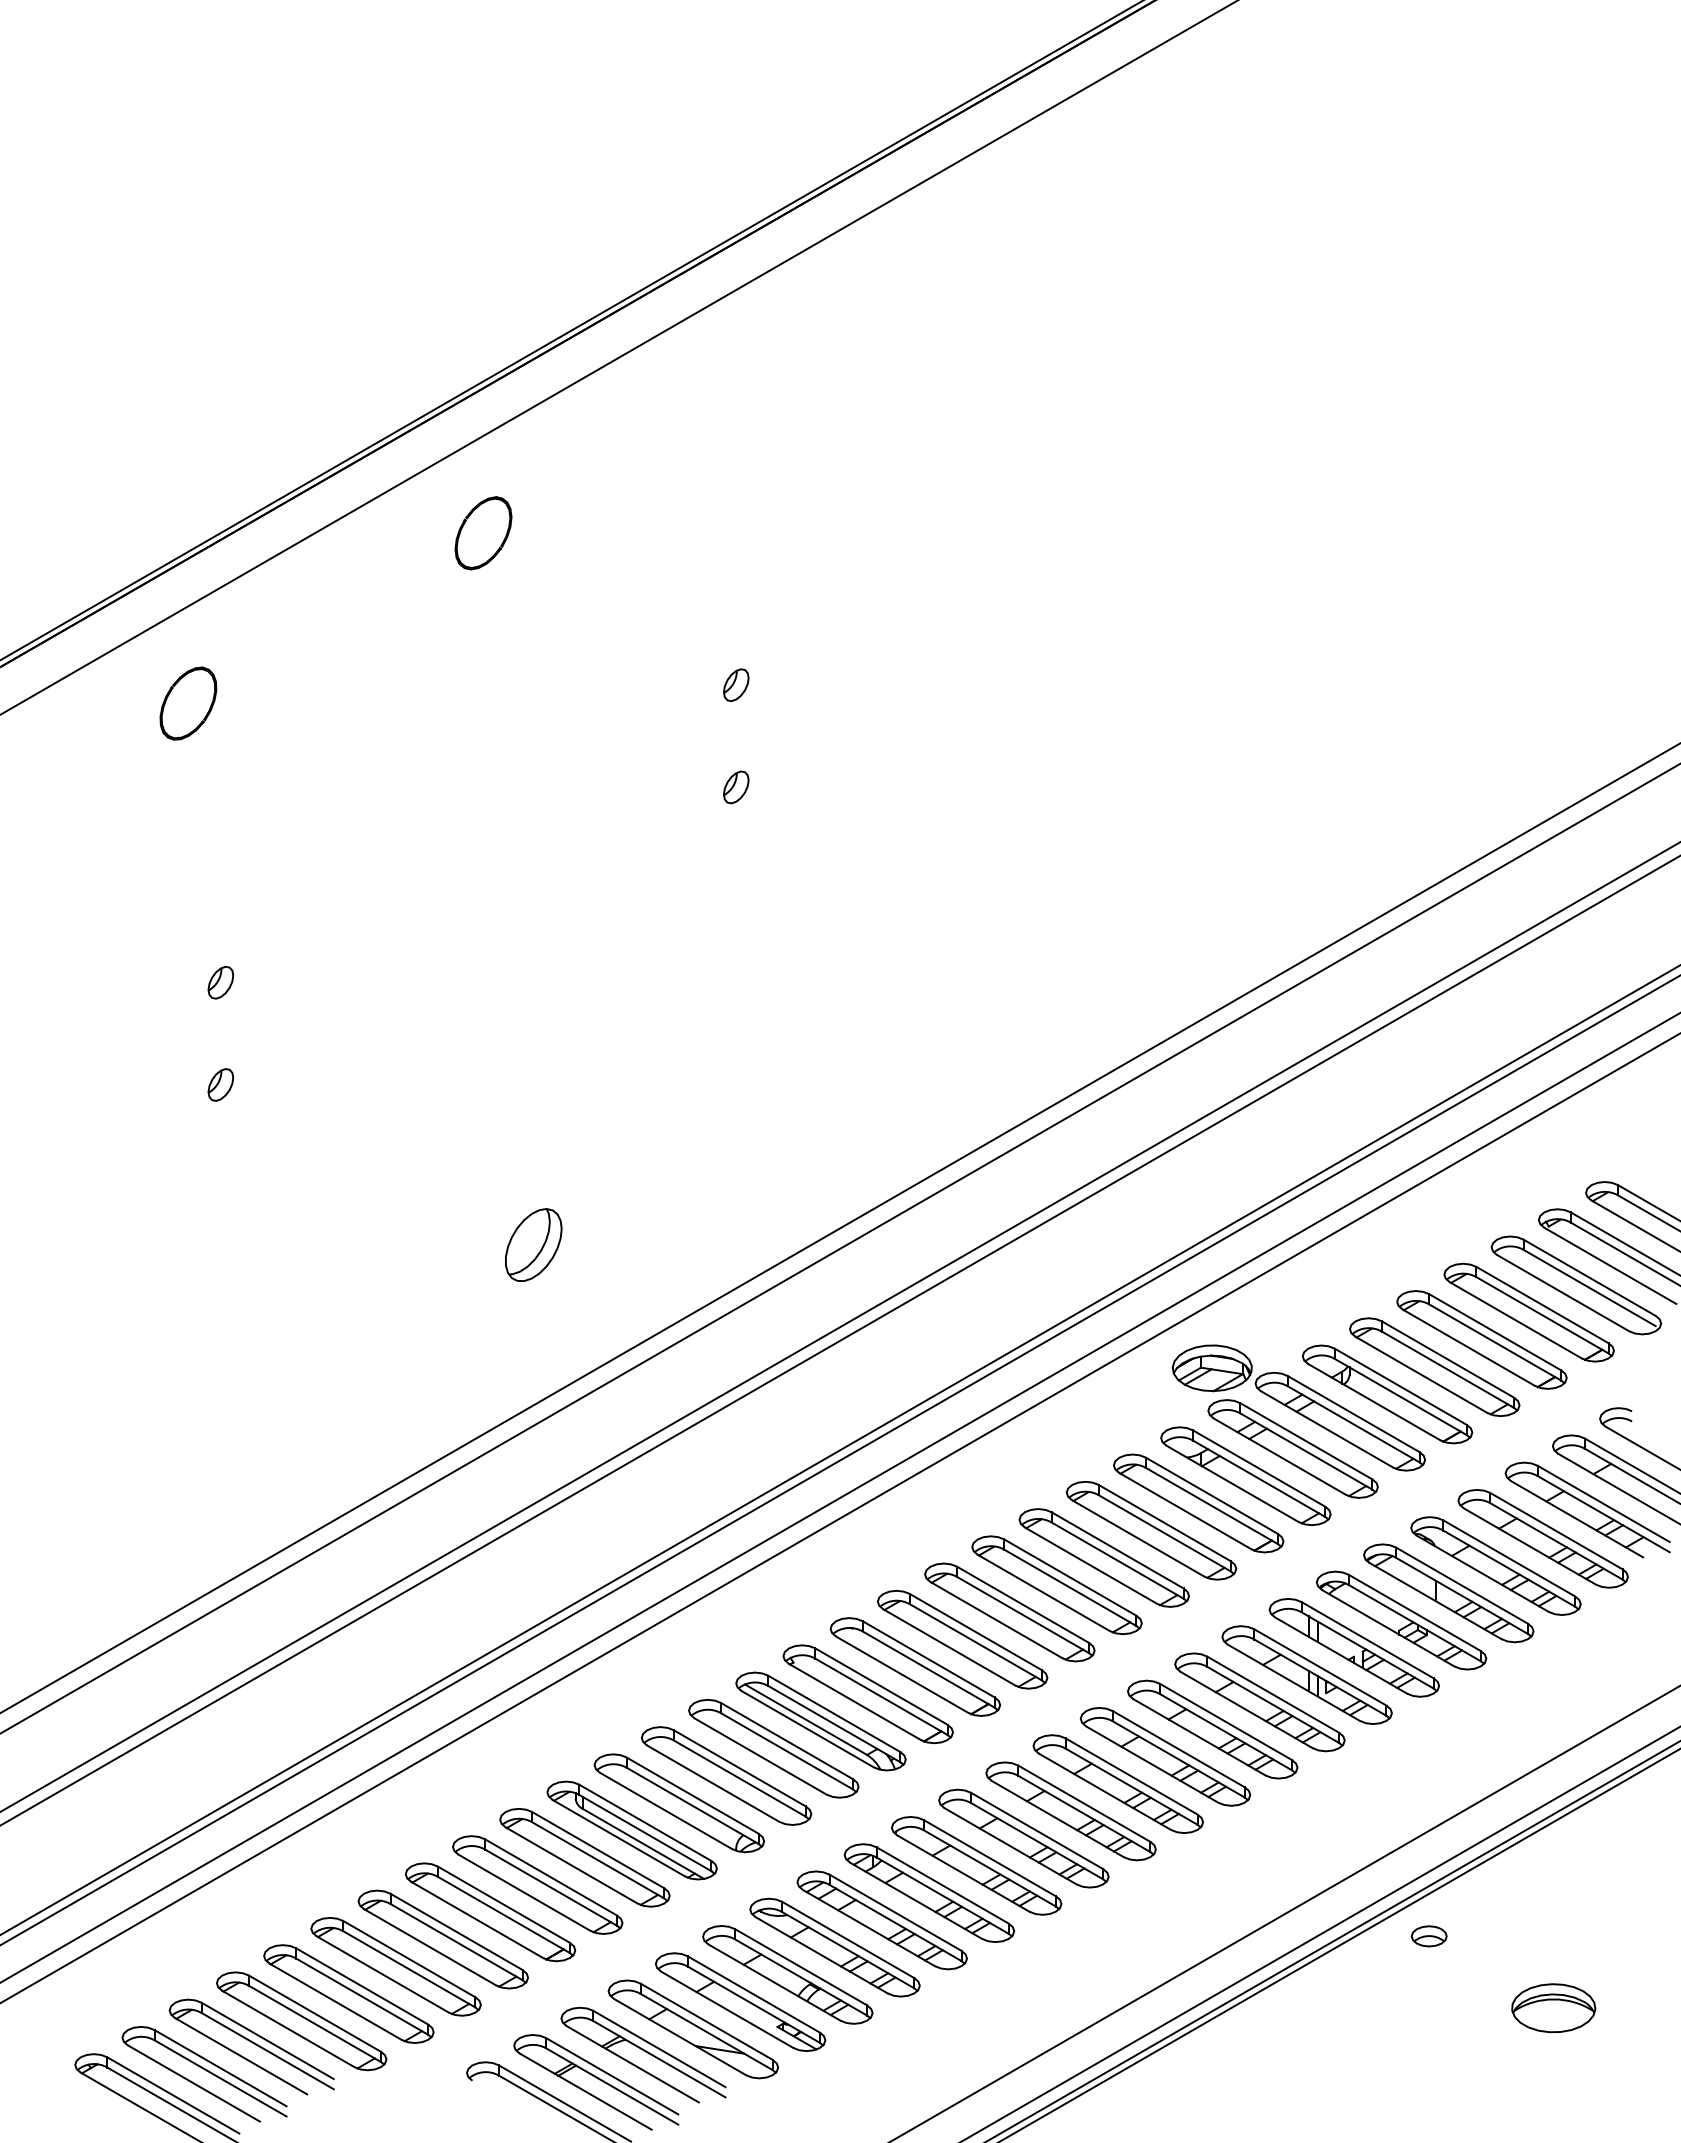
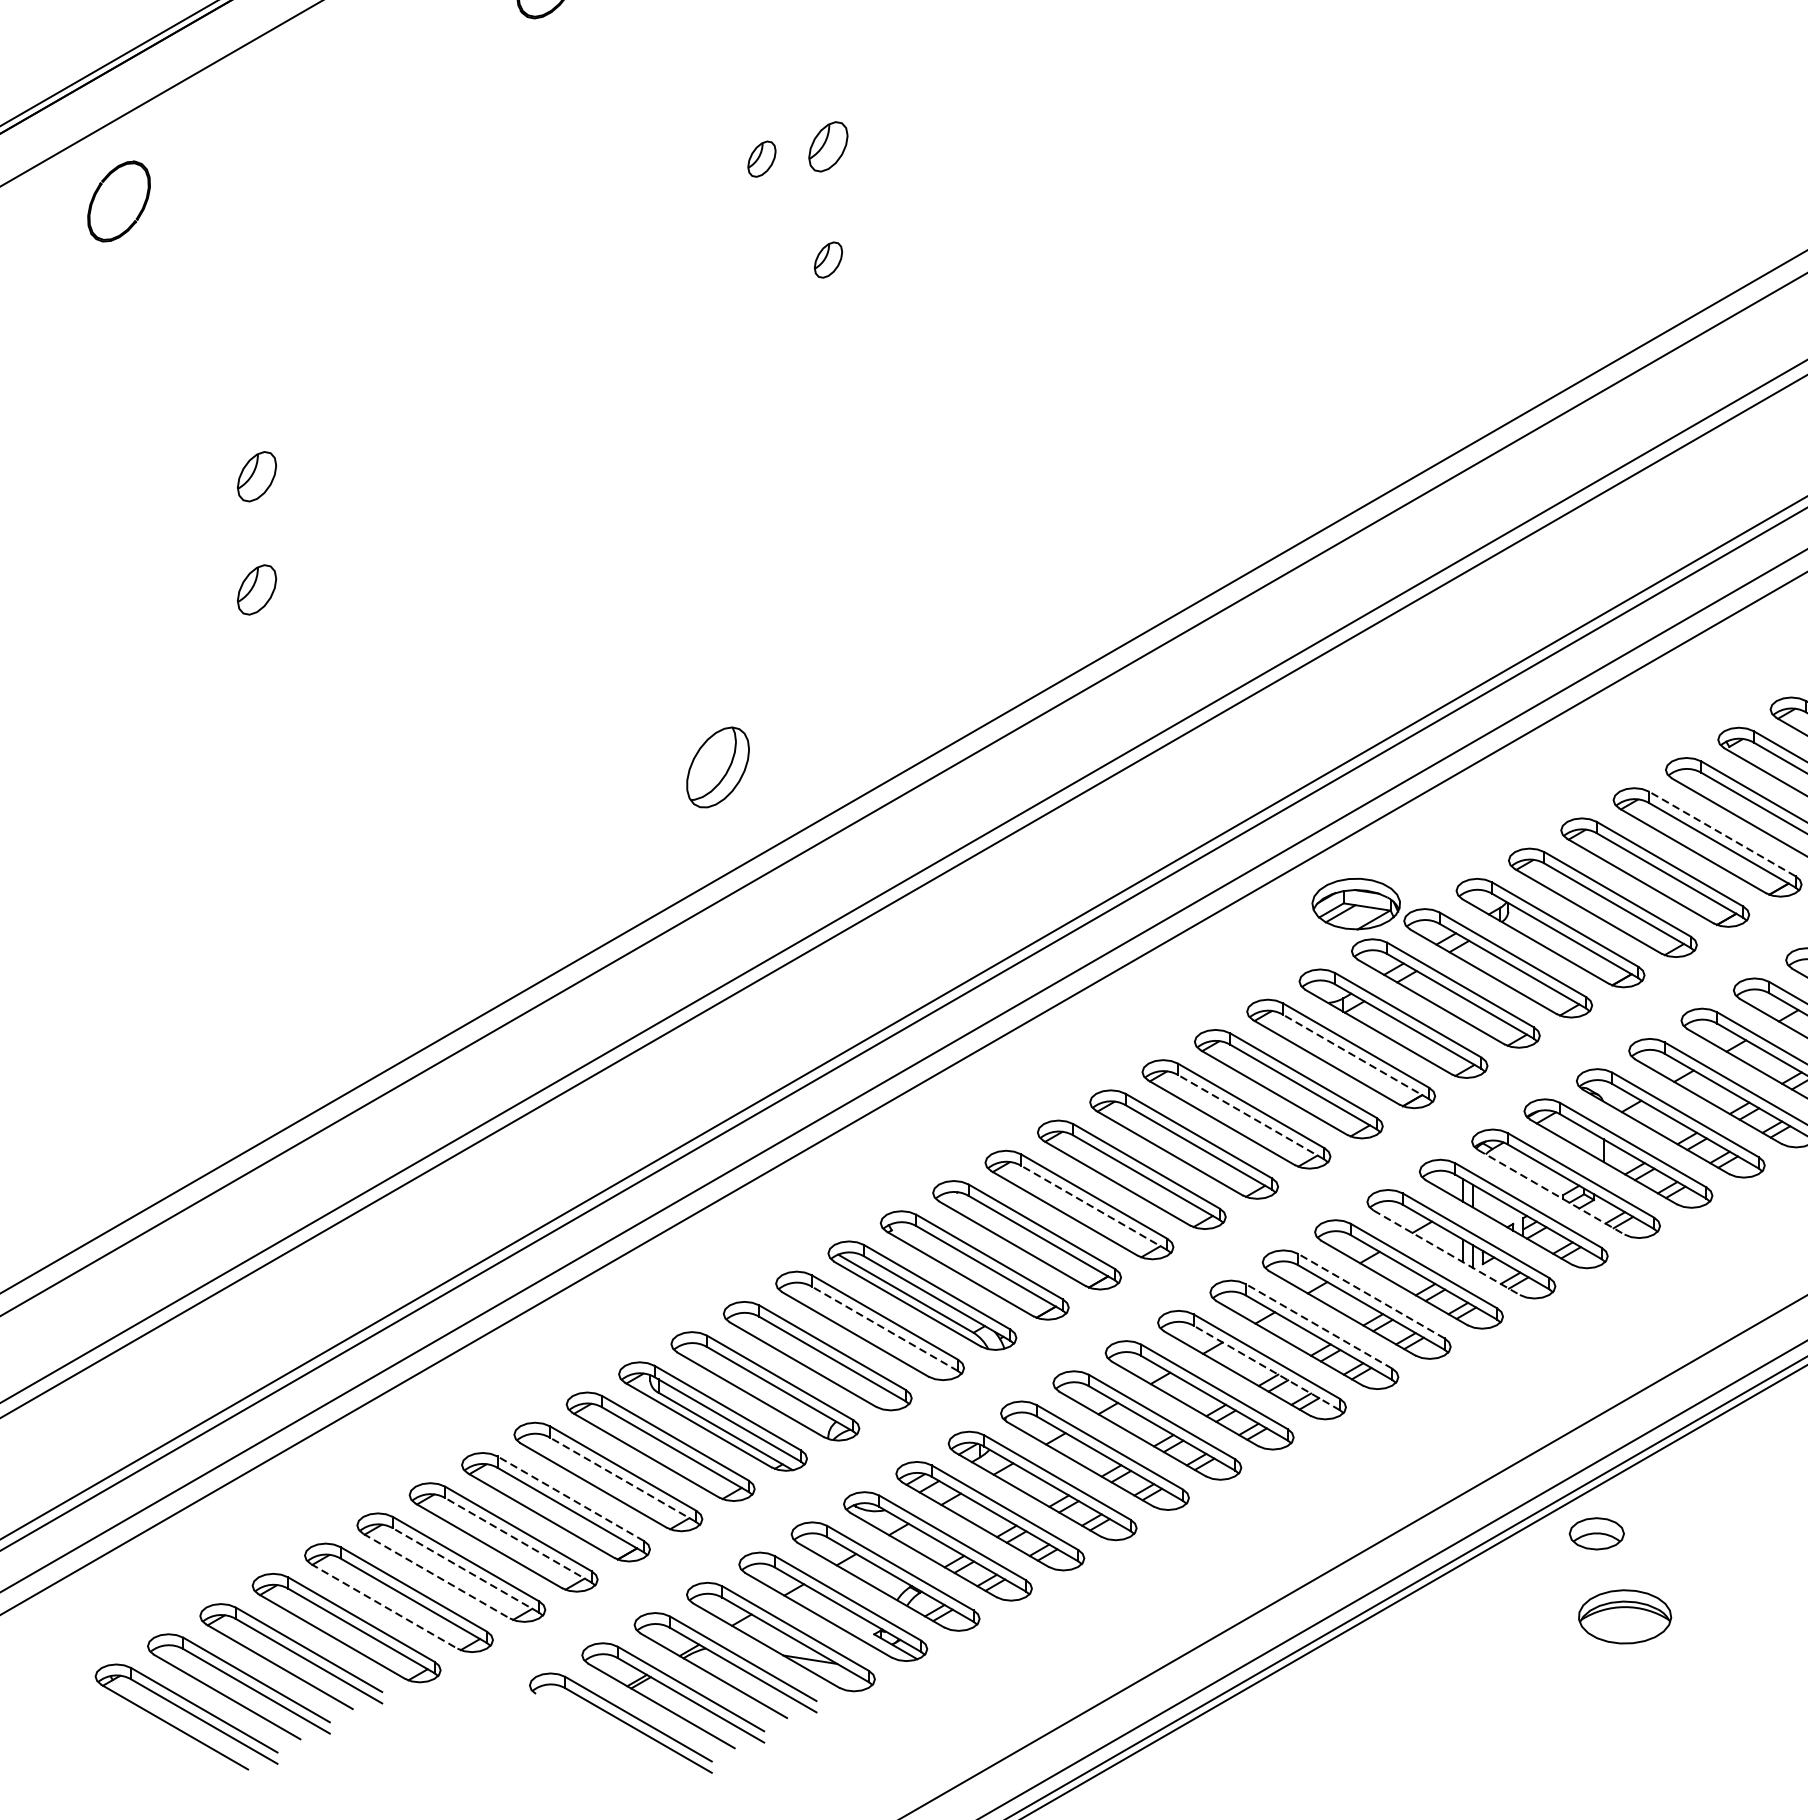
part: (736, 684) -> (828, 145), size x1.4
part: (676, 696) -> (762, 159), added
part: (188, 703) -> (119, 201), moved
part: (220, 982) -> (256, 476), size x1.4
part: (220, 1084) -> (256, 589), size x1.4
part: (533, 1244) -> (717, 766), moved
line: (1542, 1304) -> (1722, 833), solid -> dashed
line: (1211, 1505) -> (1355, 1056), solid -> dashed
line: (1117, 1560) -> (1251, 1117), solid -> dashed
line: (1388, 1628) -> (1551, 1192), solid -> dashed
line: (975, 1642) -> (1093, 1208), solid -> dashed
line: (1294, 1683) -> (1447, 1253), solid -> dashed
line: (1225, 1721) -> (1370, 1295), solid -> dashed
line: (1178, 1748) -> (1318, 1325), solid -> dashed
line: (786, 1751) -> (884, 1328), solid -> dashed
line: (1131, 1786) -> (1266, 1367), solid -> dashed
line: (550, 1887) -> (622, 1479), solid -> dashed
line: (503, 1904) -> (570, 1498), solid -> dashed
part: (1428, 1936) -> (1595, 1534), size x1.4
line: (456, 1941) -> (518, 1539), solid -> dashed
line: (408, 1969) -> (465, 1570), solid -> dashed
line: (383, 1974) -> (437, 1576), solid -> dashed
line: (336, 2001) -> (385, 1606), solid -> dashed
part: (1553, 2008) -> (1624, 1617), moved

